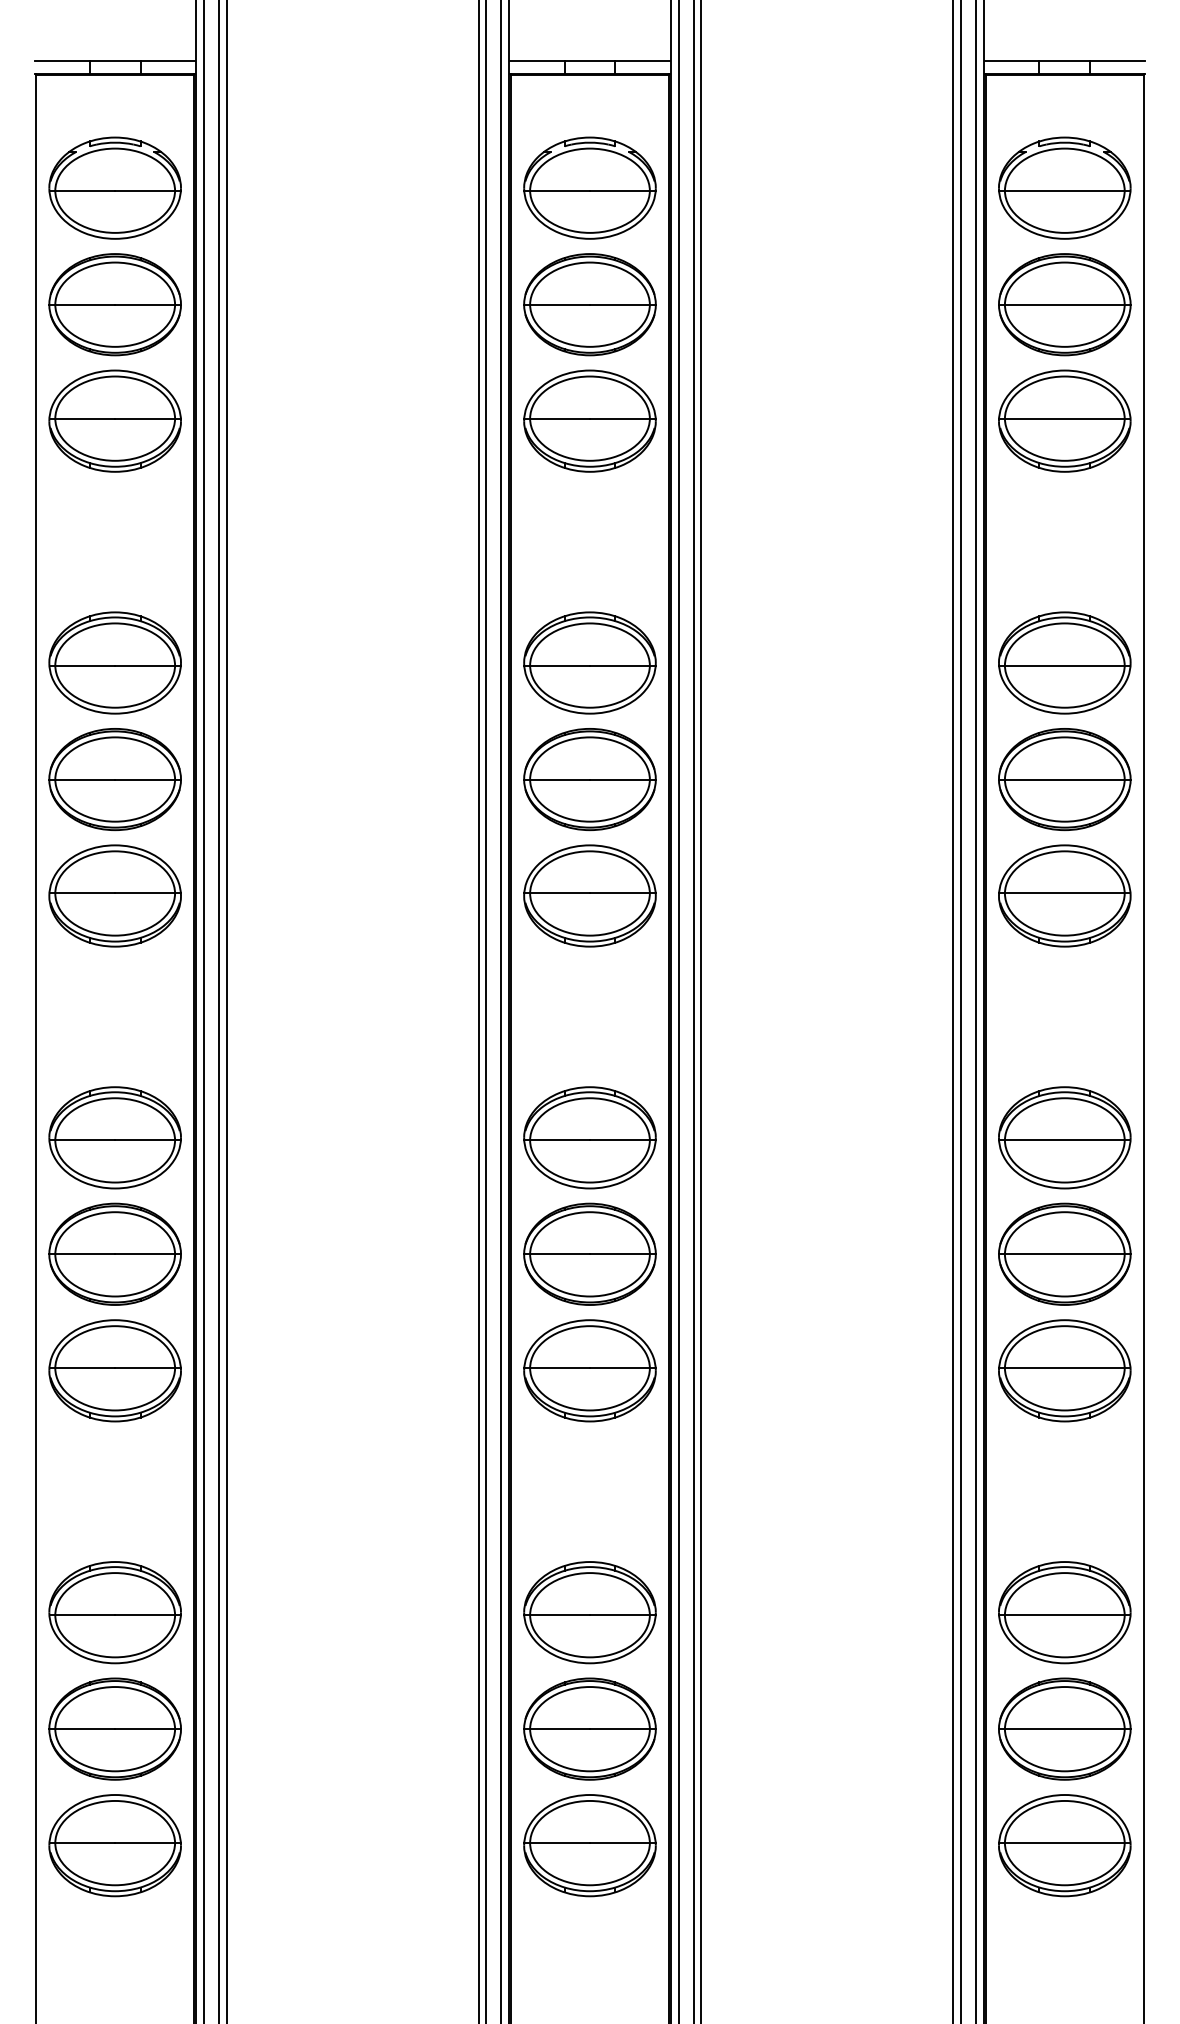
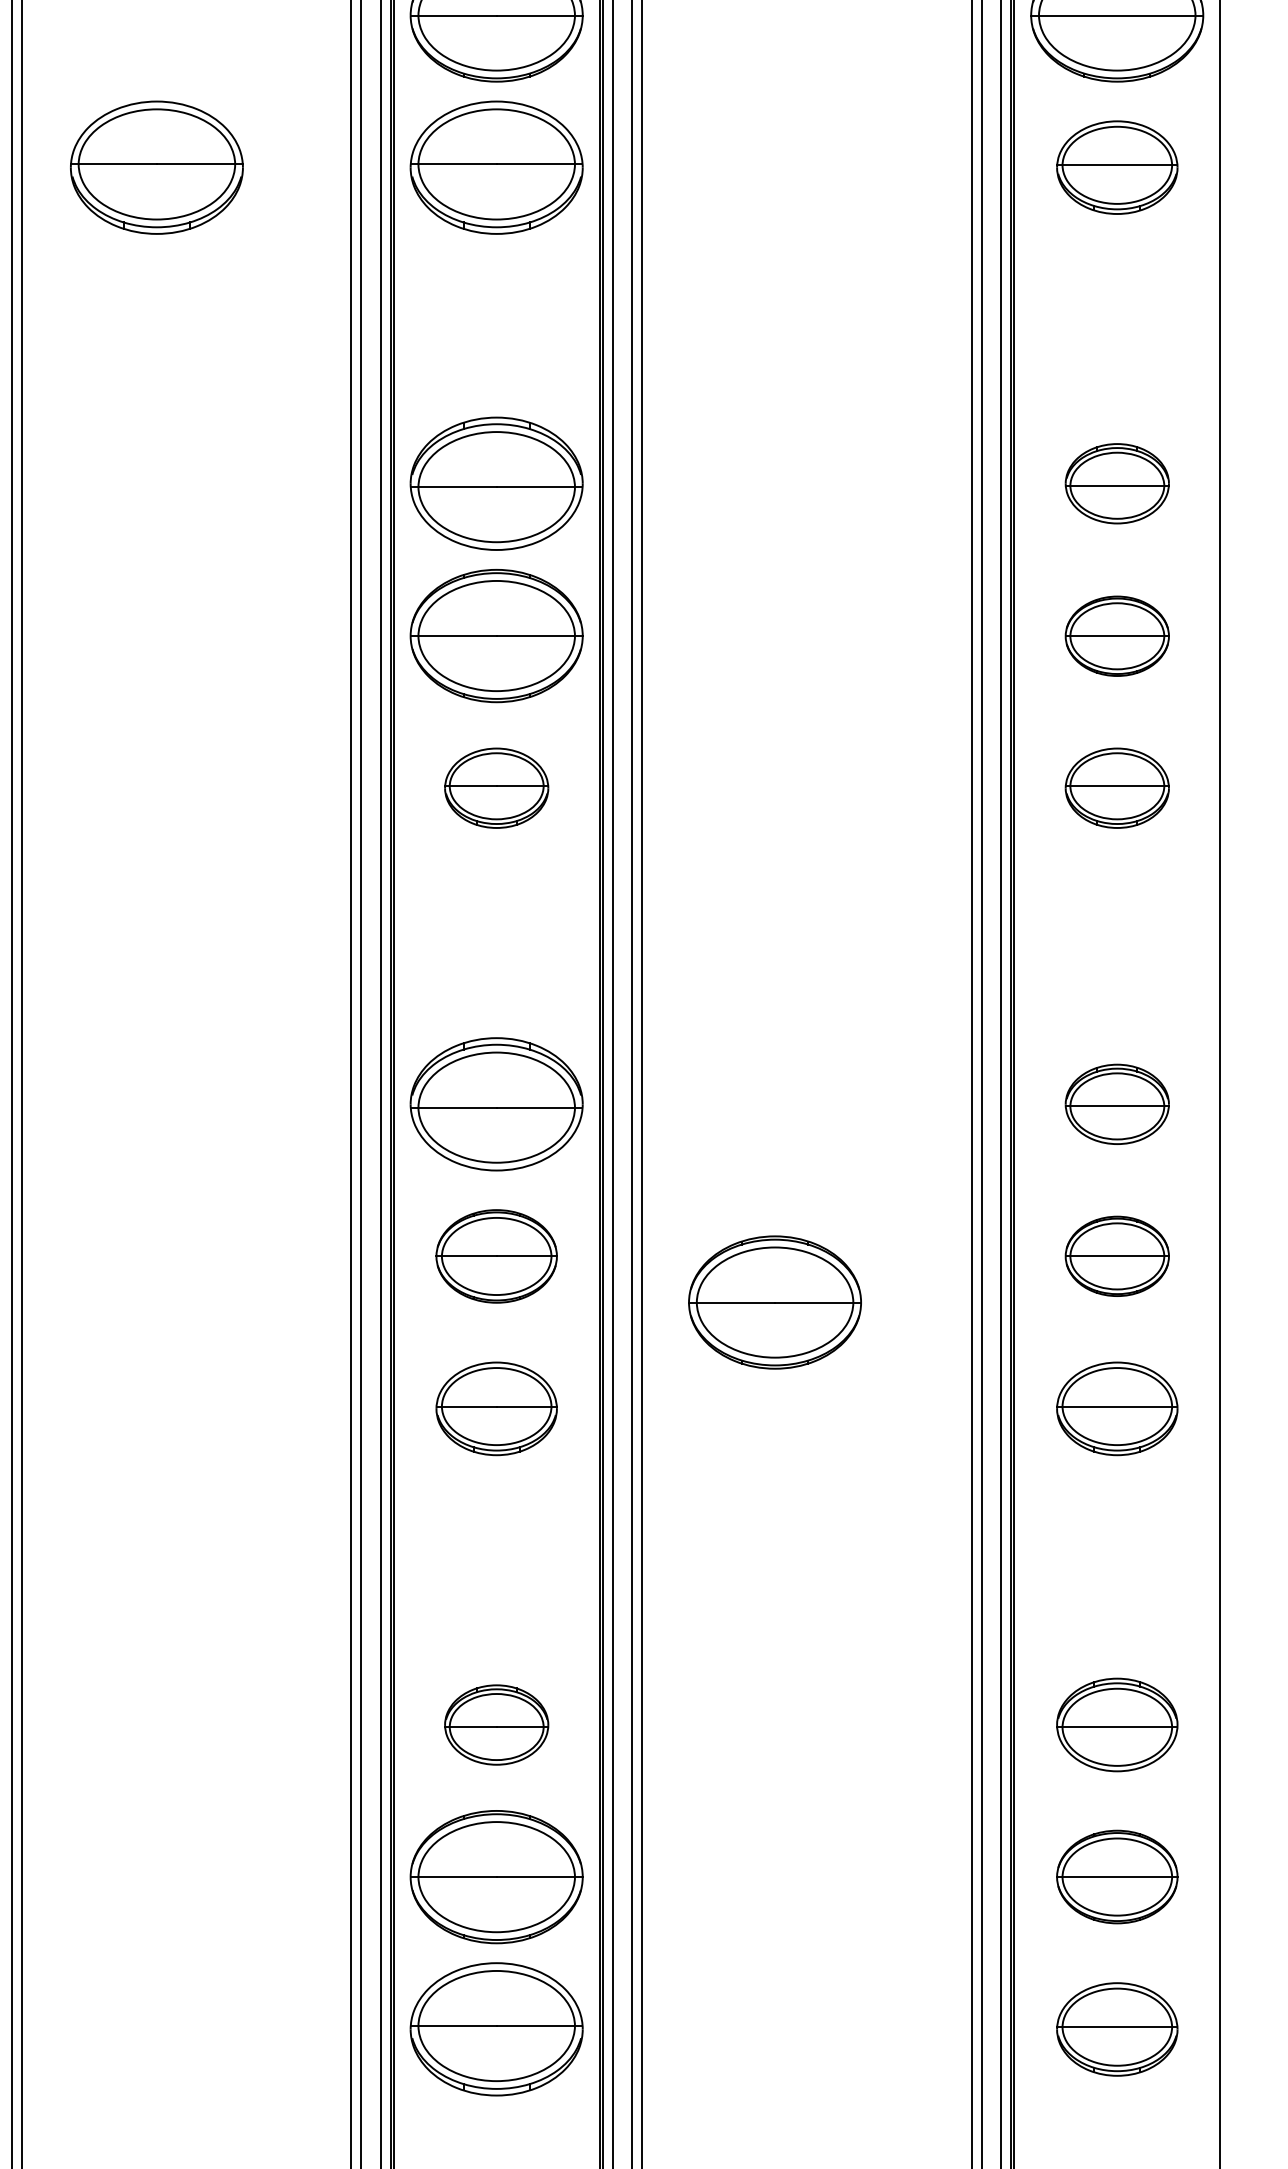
part: (329, 420) -> (156, 166), added
part: (1064, 420) -> (1116, 166), size x0.7
part: (1064, 662) -> (1116, 483), size x0.6
part: (1064, 779) -> (1116, 636), size x0.6
part: (589, 895) -> (496, 787), size x0.6
part: (1064, 895) -> (1116, 787), size x0.6
part: (1064, 1137) -> (1116, 1103), size x0.6
part: (589, 1253) -> (496, 1255), size x0.7
part: (1064, 1253) -> (1116, 1255), size x0.6
part: (802, 1289) -> (774, 1302), added
part: (589, 1370) -> (496, 1408), size x0.7
part: (1064, 1370) -> (1116, 1408), size x0.7
part: (589, 1612) -> (496, 1724), size x0.6
part: (1064, 1612) -> (1116, 1724), size x0.7
part: (1064, 1728) -> (1116, 1876), size x0.7
part: (1064, 1845) -> (1116, 2029), size x0.7

